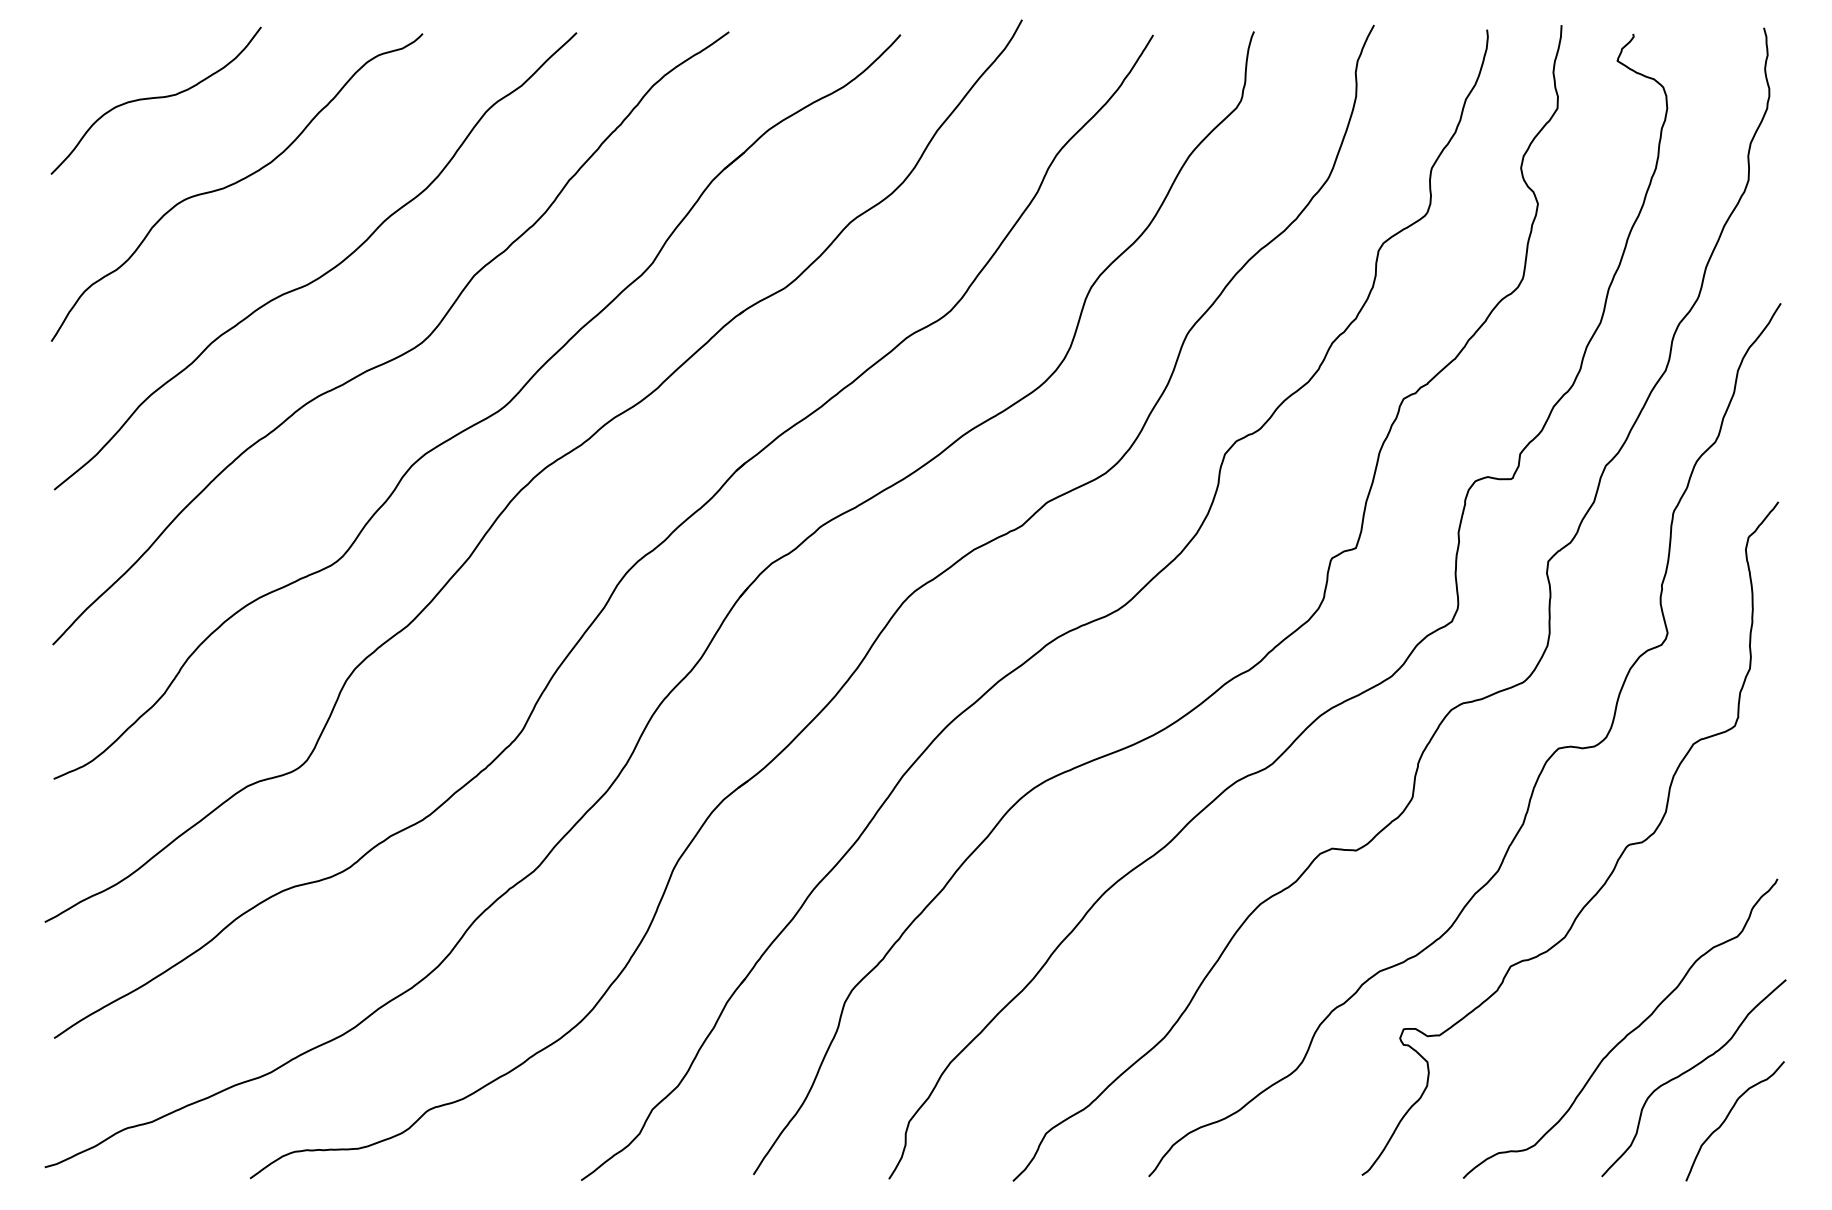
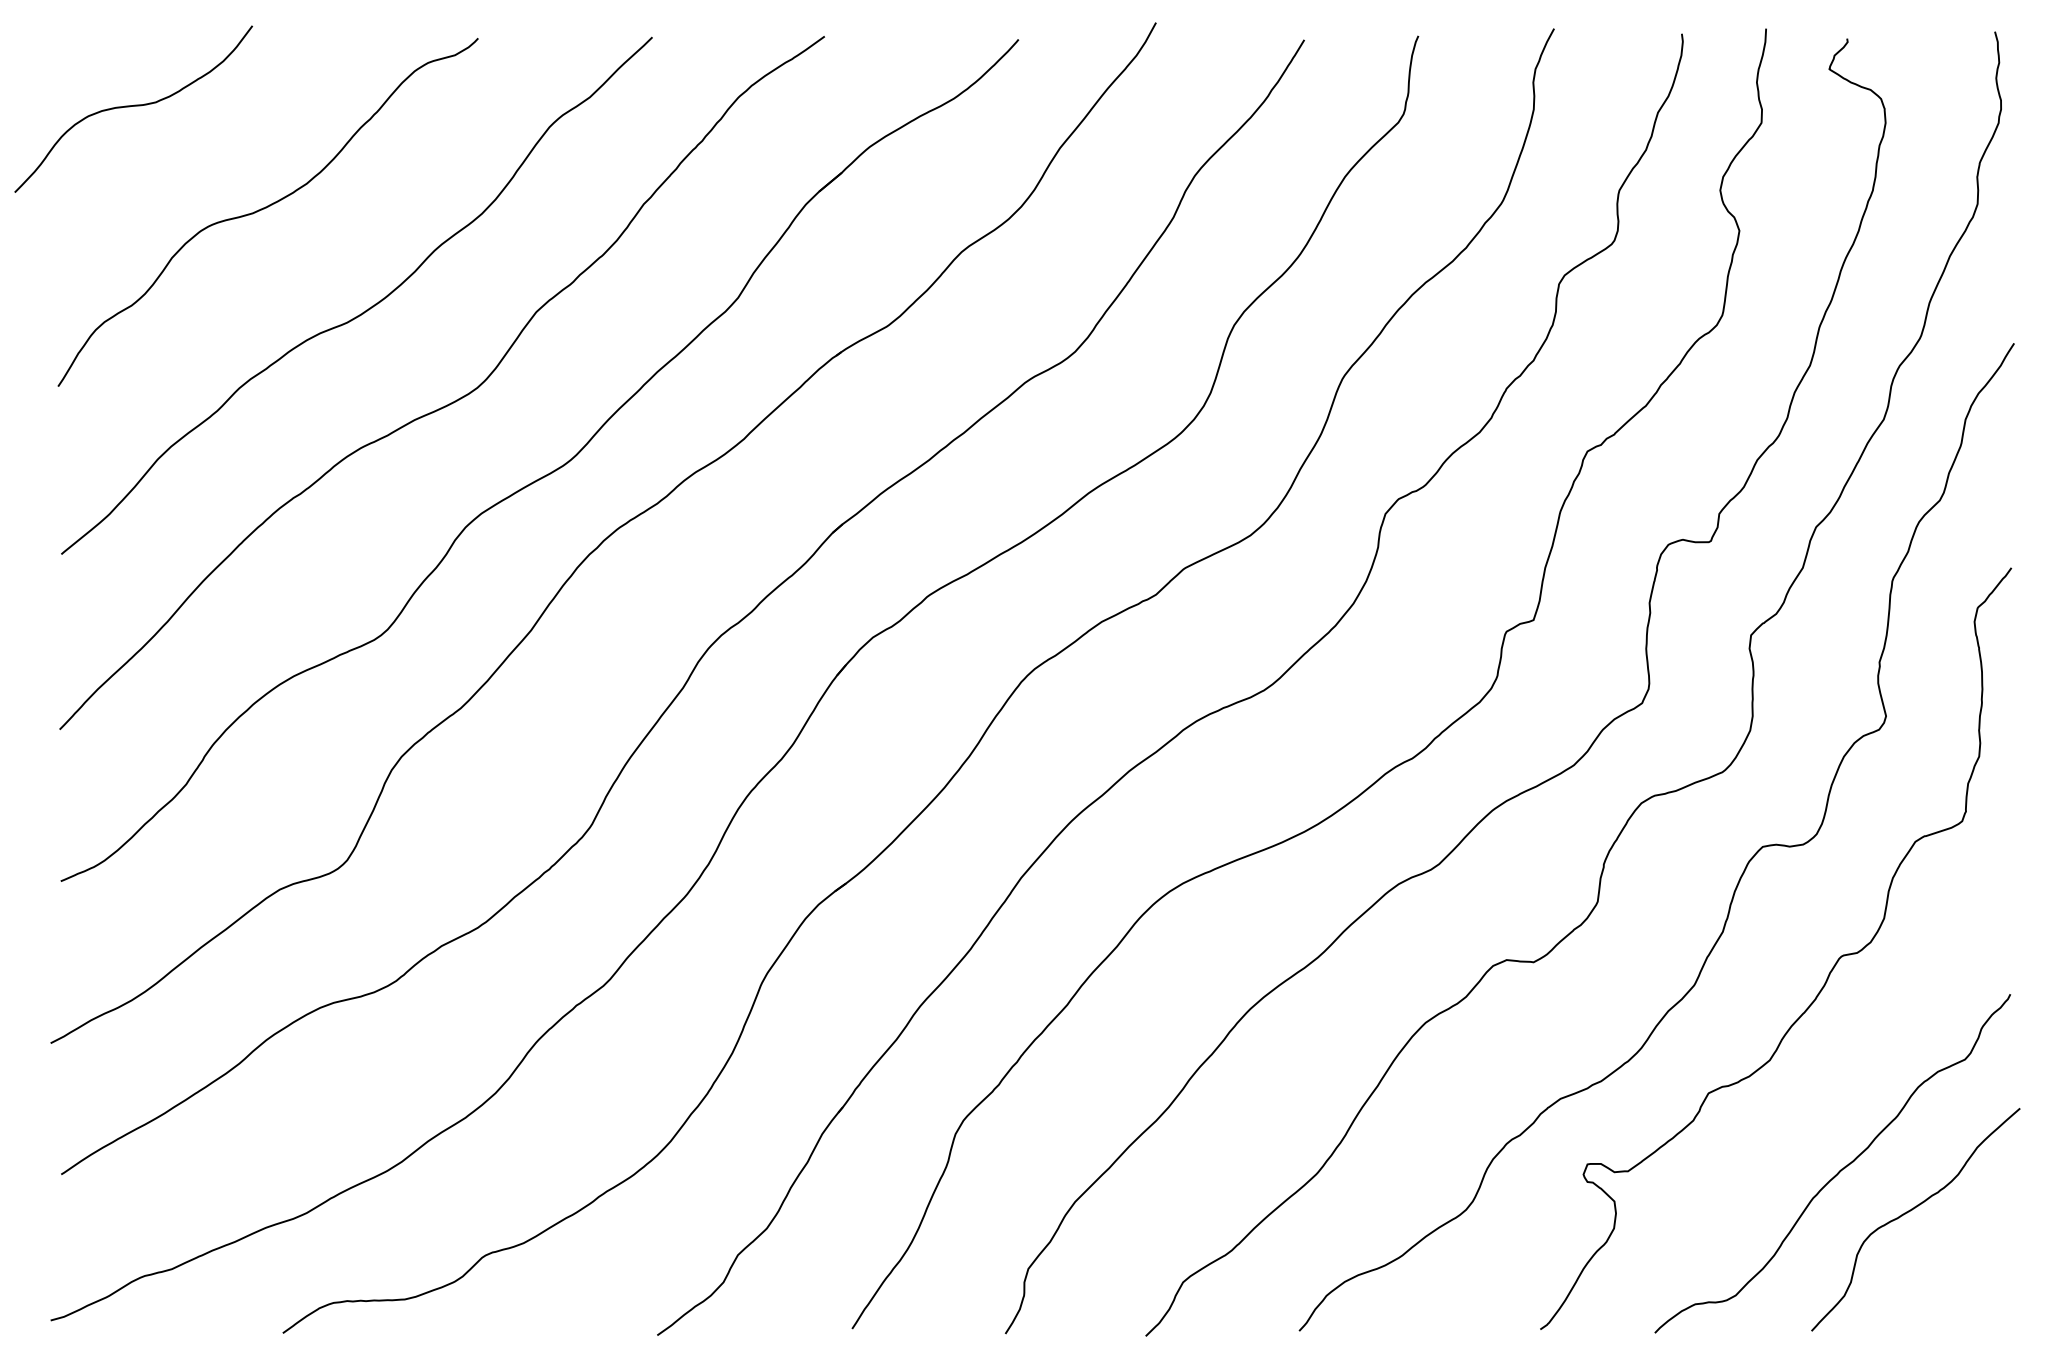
curve: (156, 98) -> (133, 106), moved
curve: (1728, 1116) -> (1954, 1263), removed

